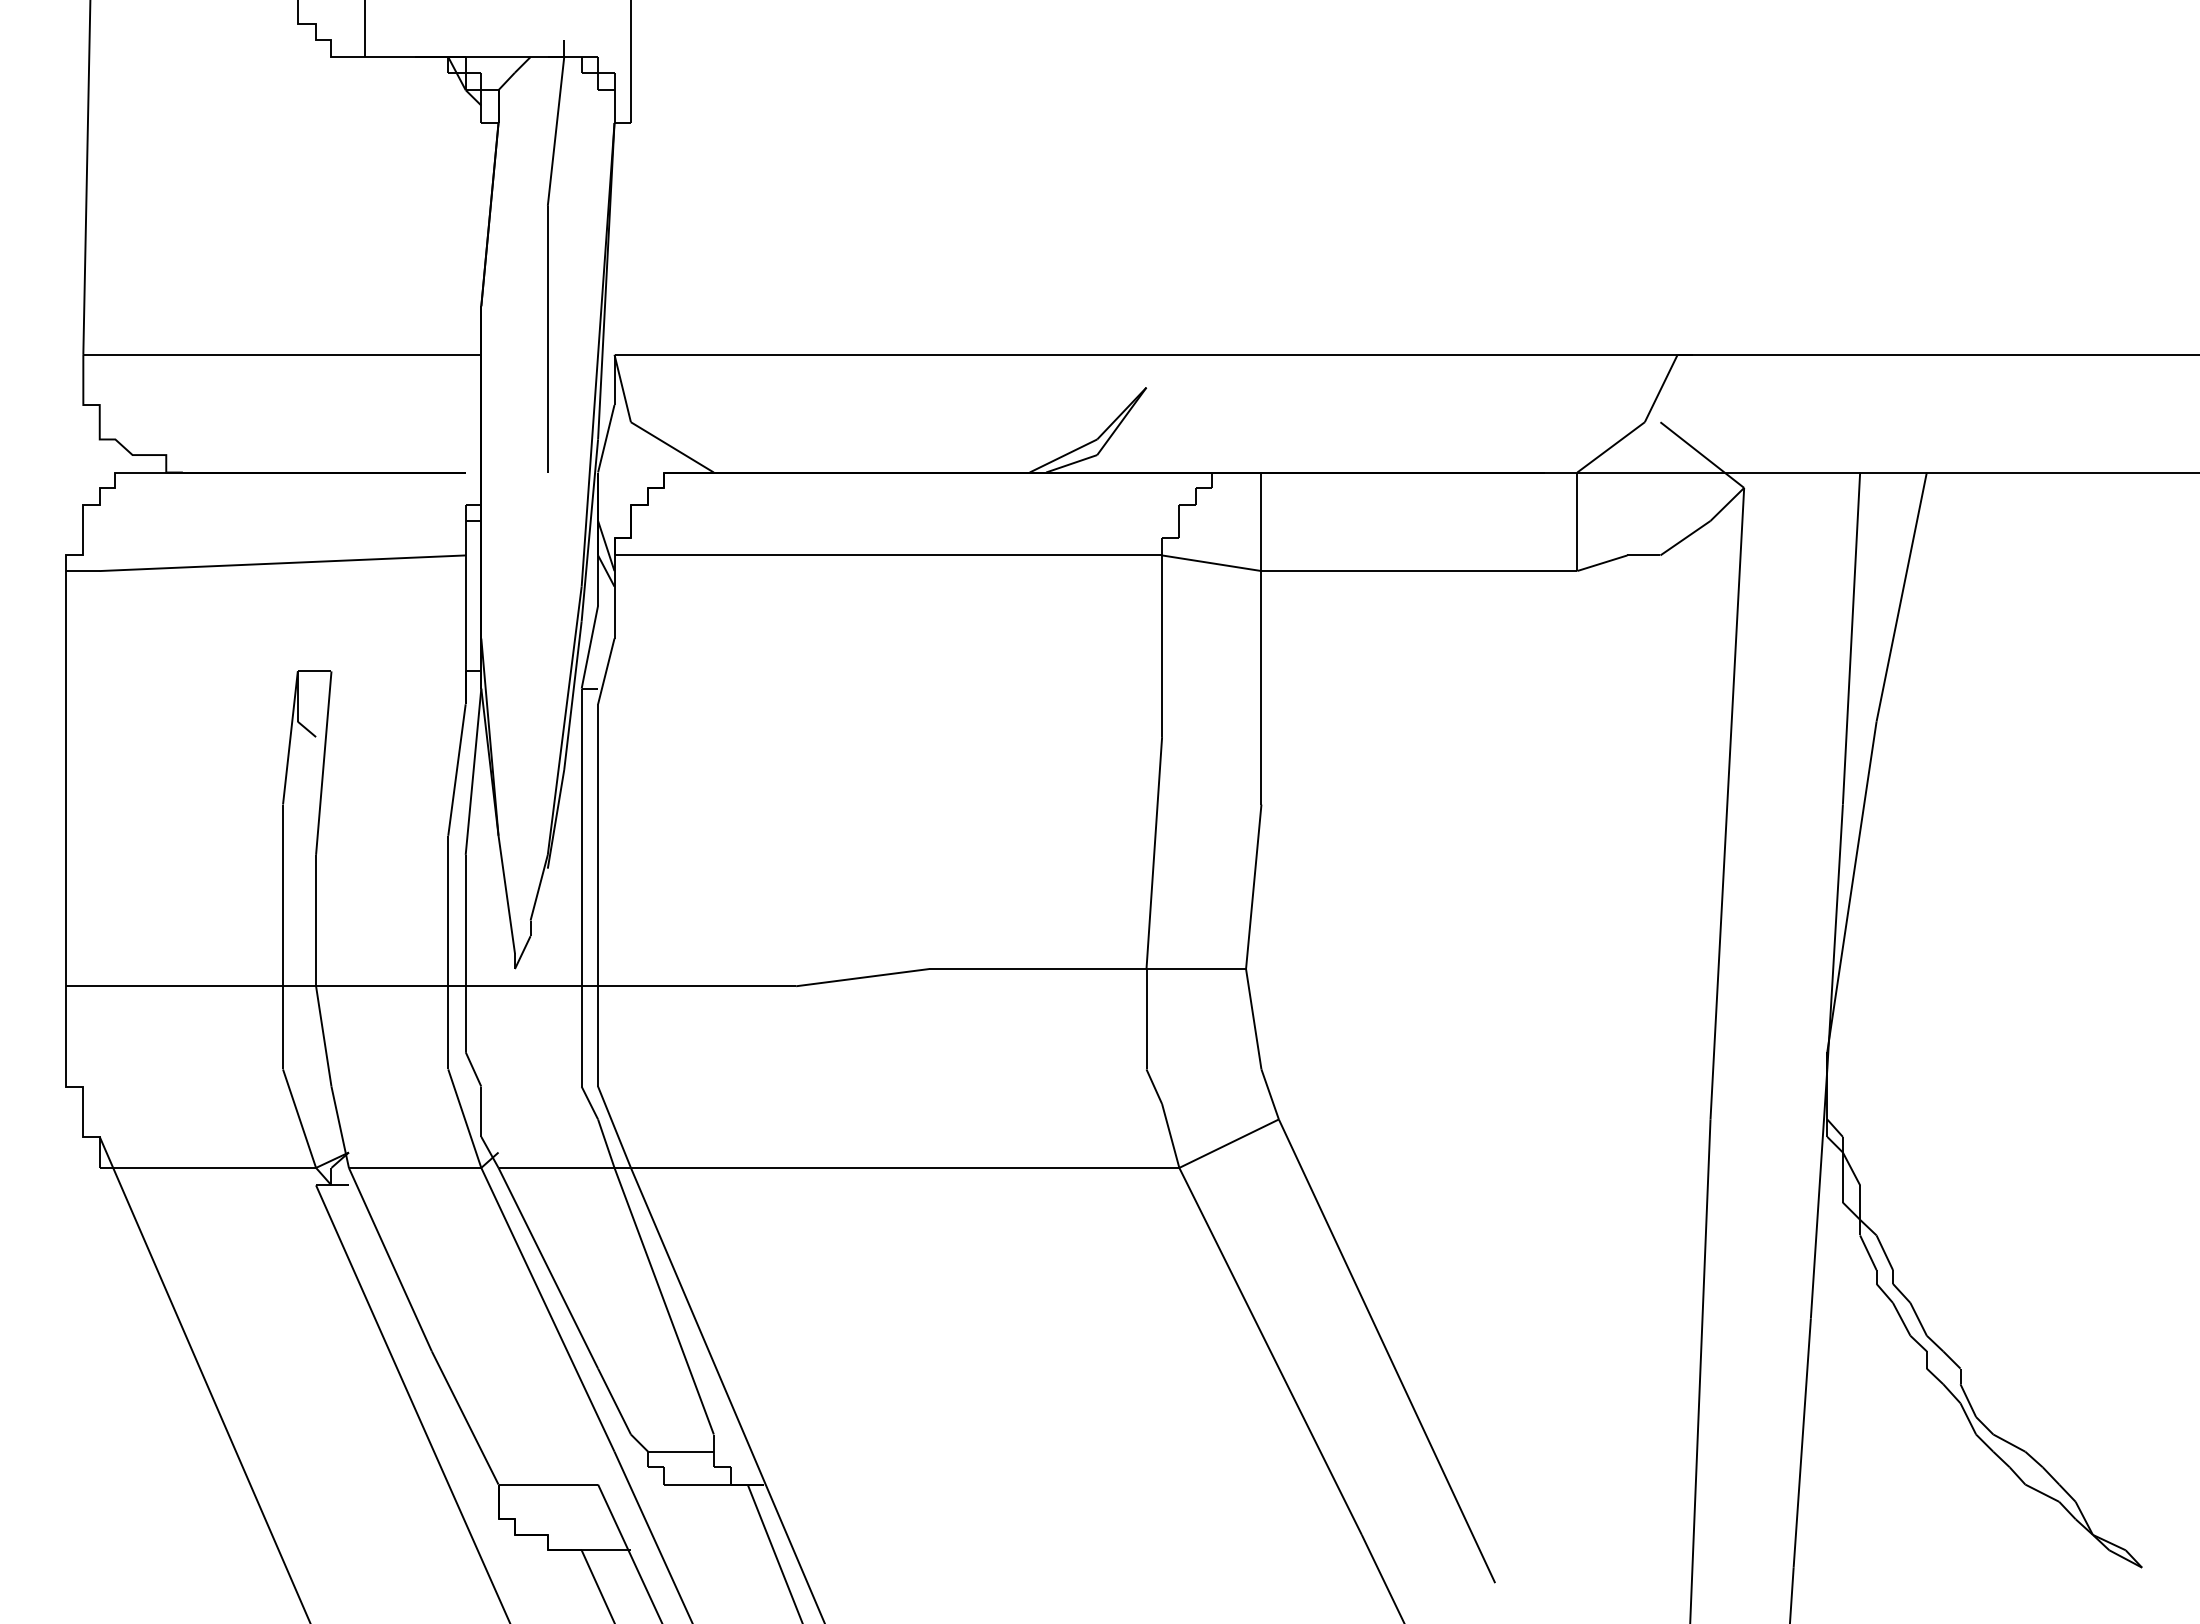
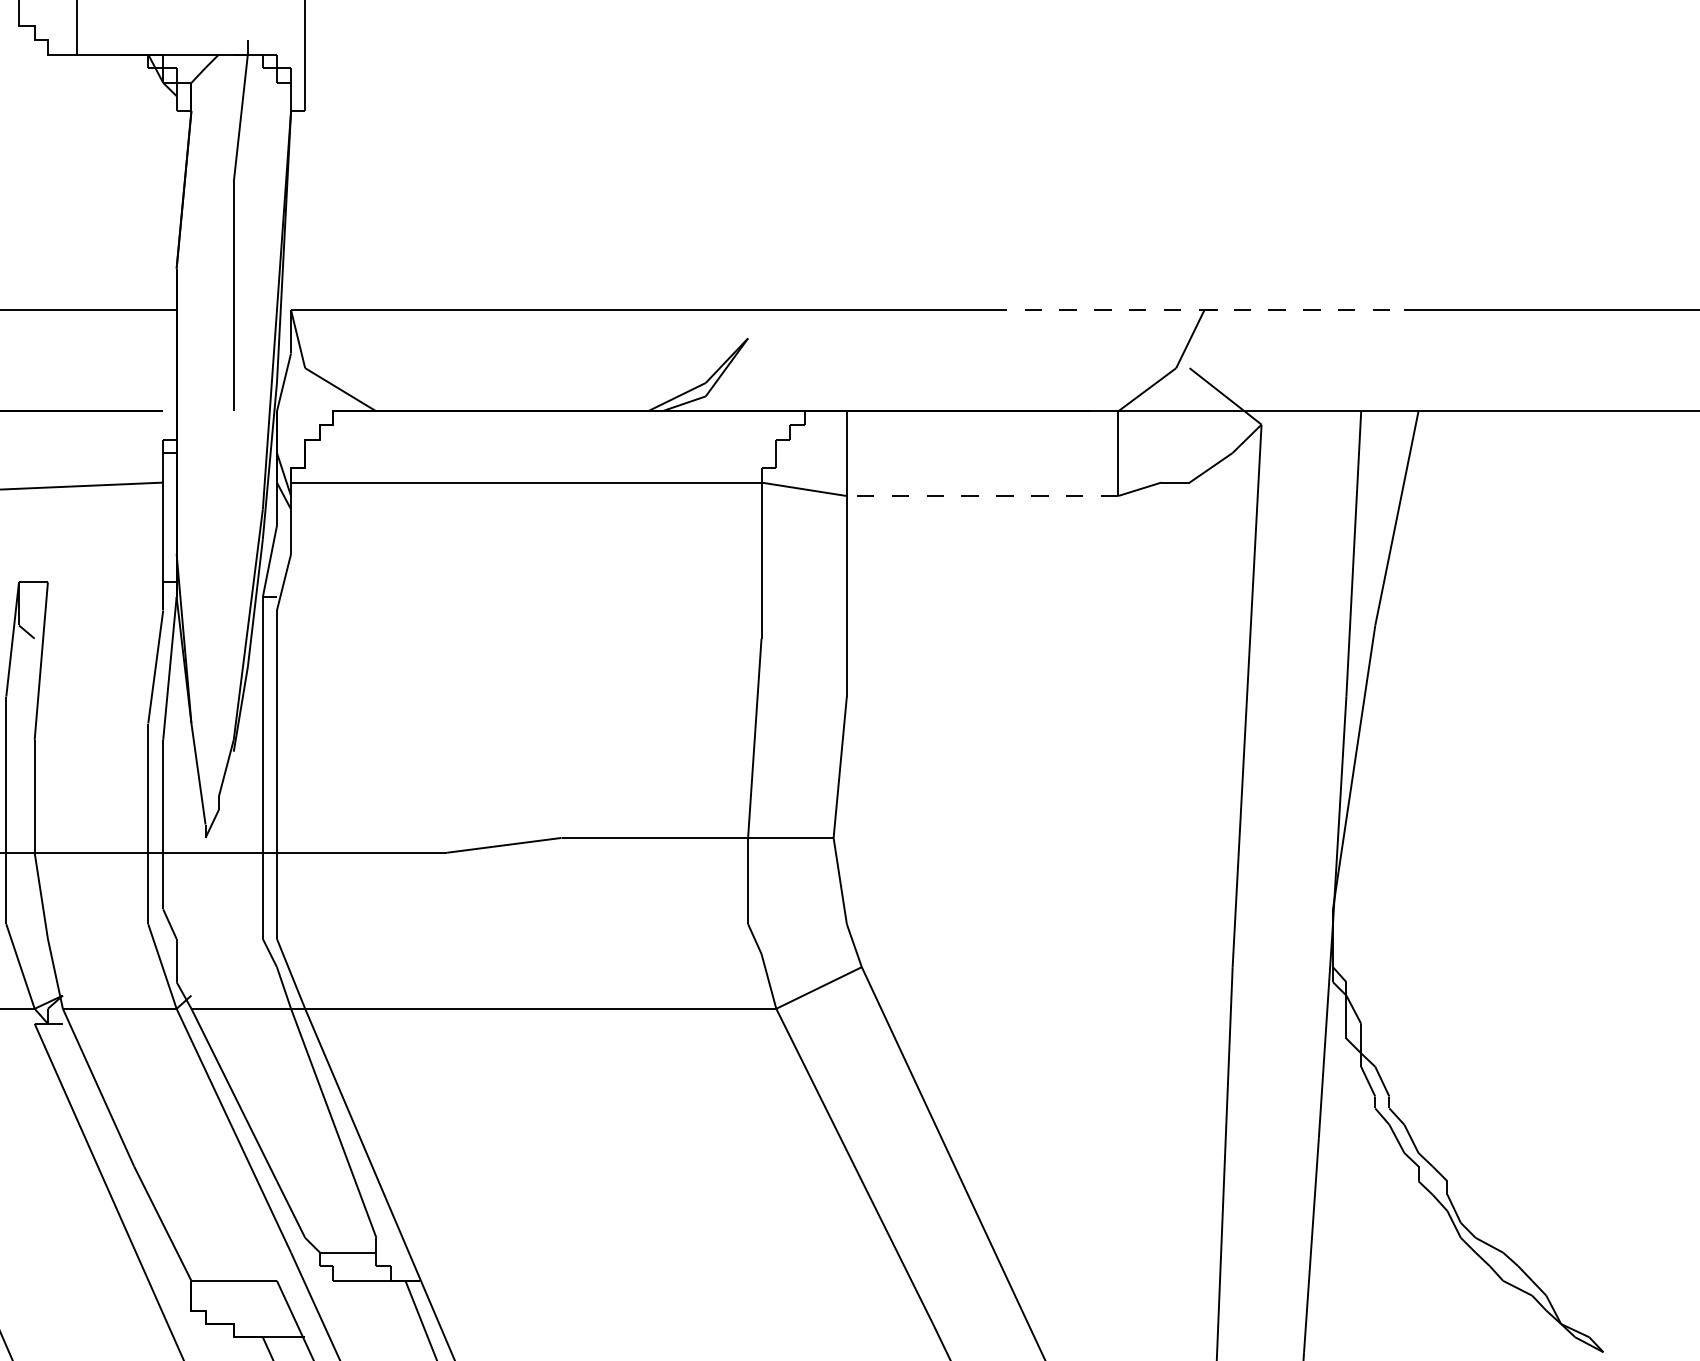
line: (1669, 354) -> (1197, 309), solid -> dashed
line: (1419, 571) -> (982, 496), solid -> dashed

